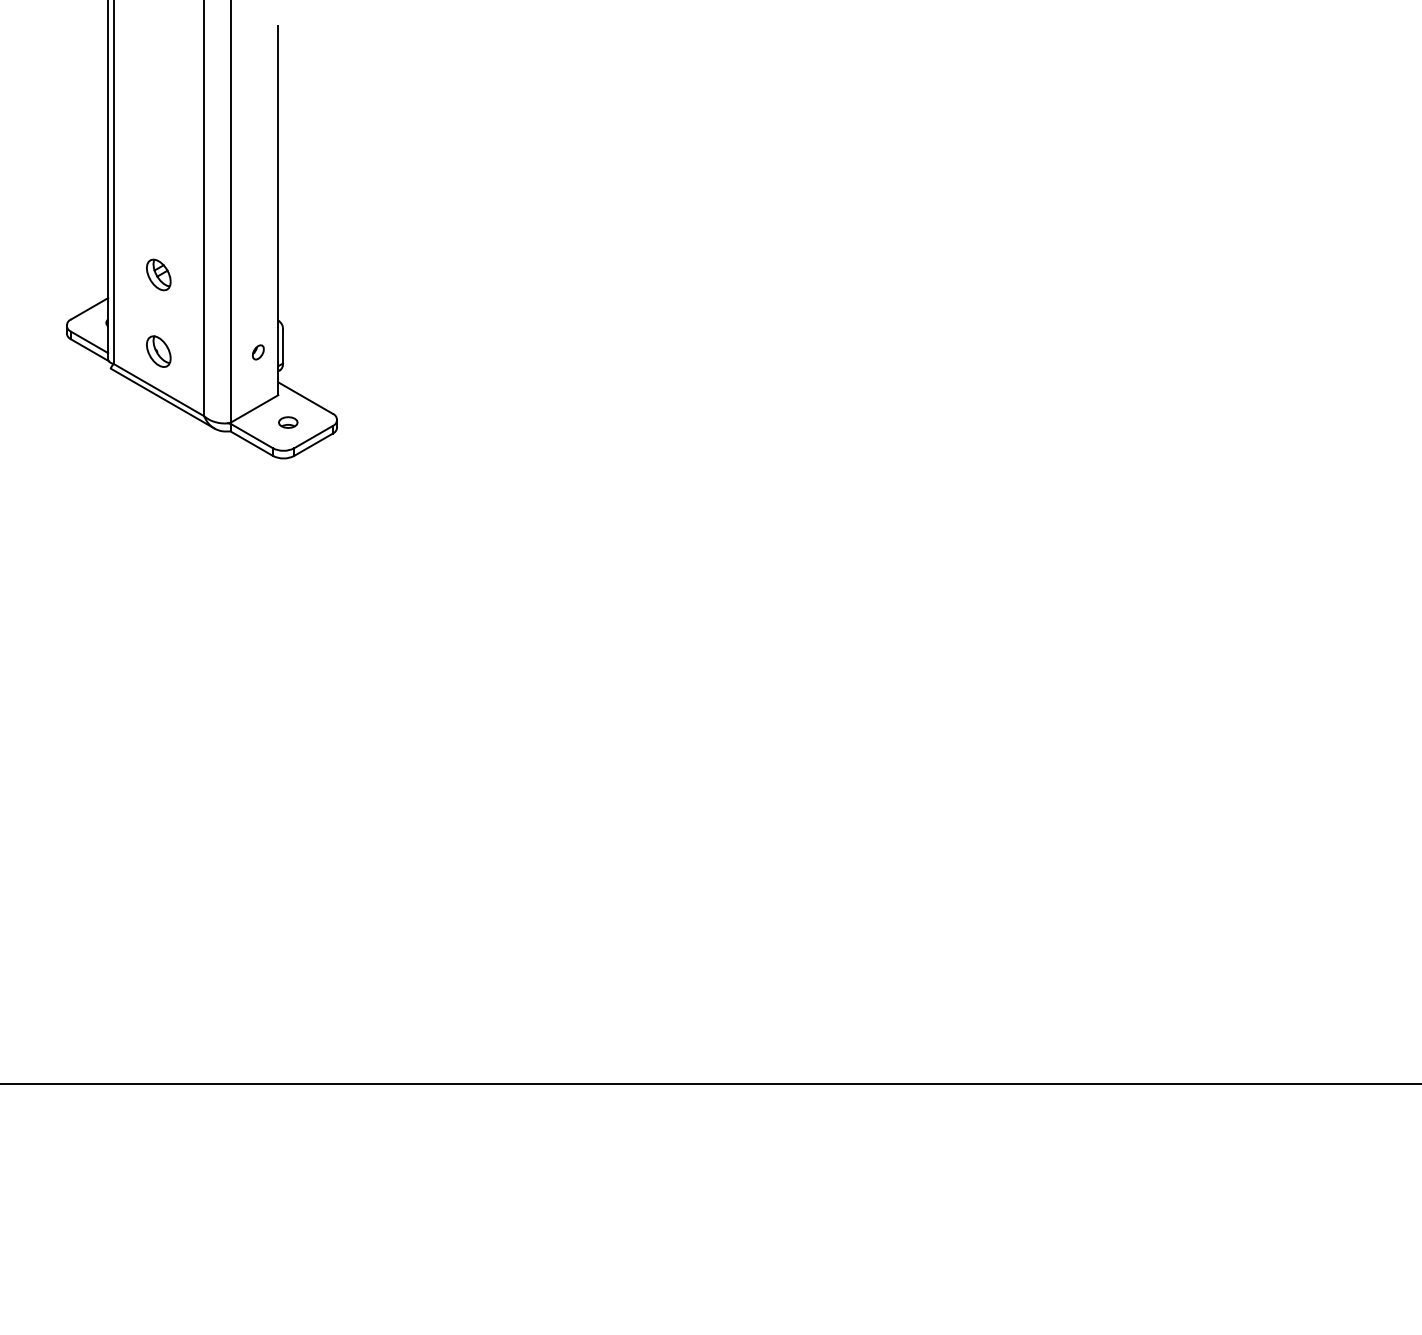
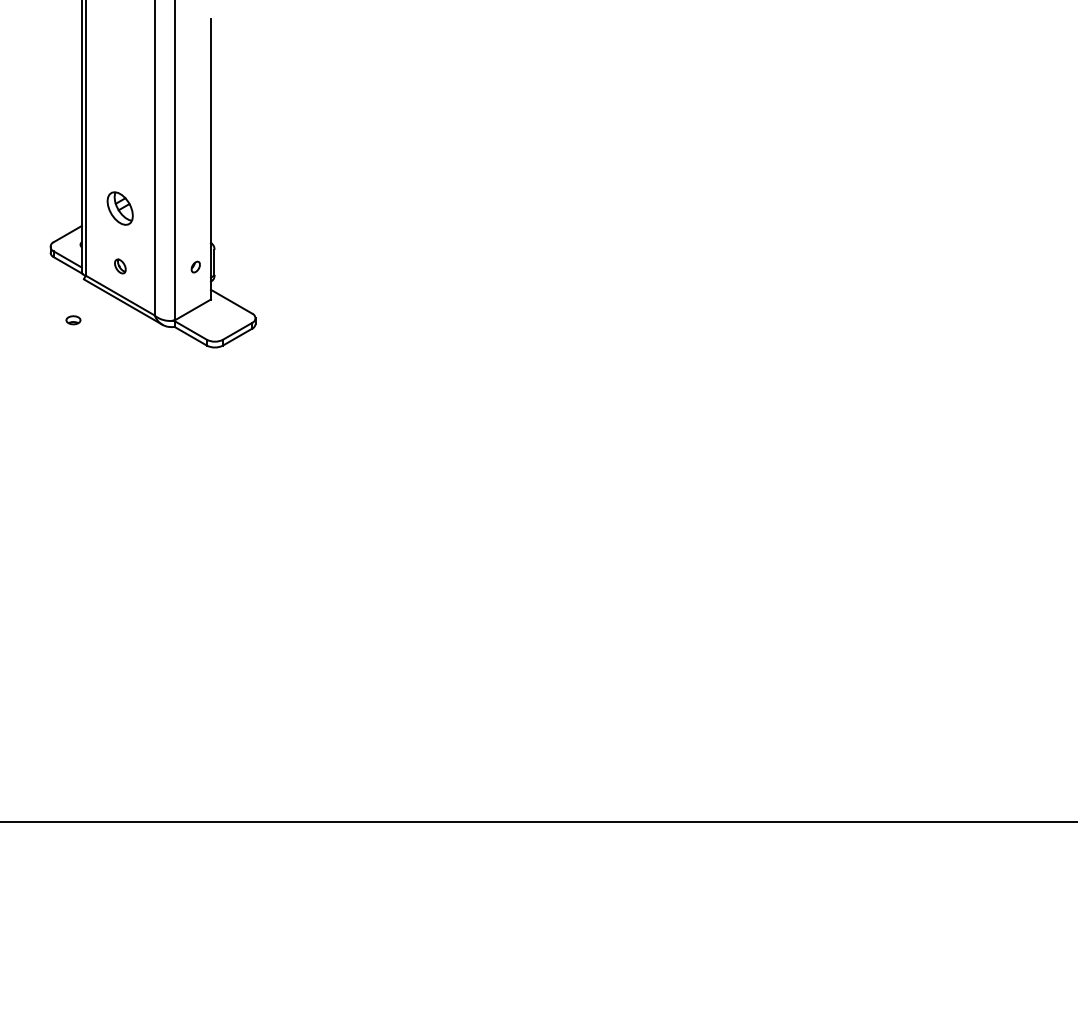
part: (159, 273) -> (120, 207), size x1.4
part: (159, 351) -> (120, 266), size x0.6
part: (288, 422) -> (73, 320), moved

